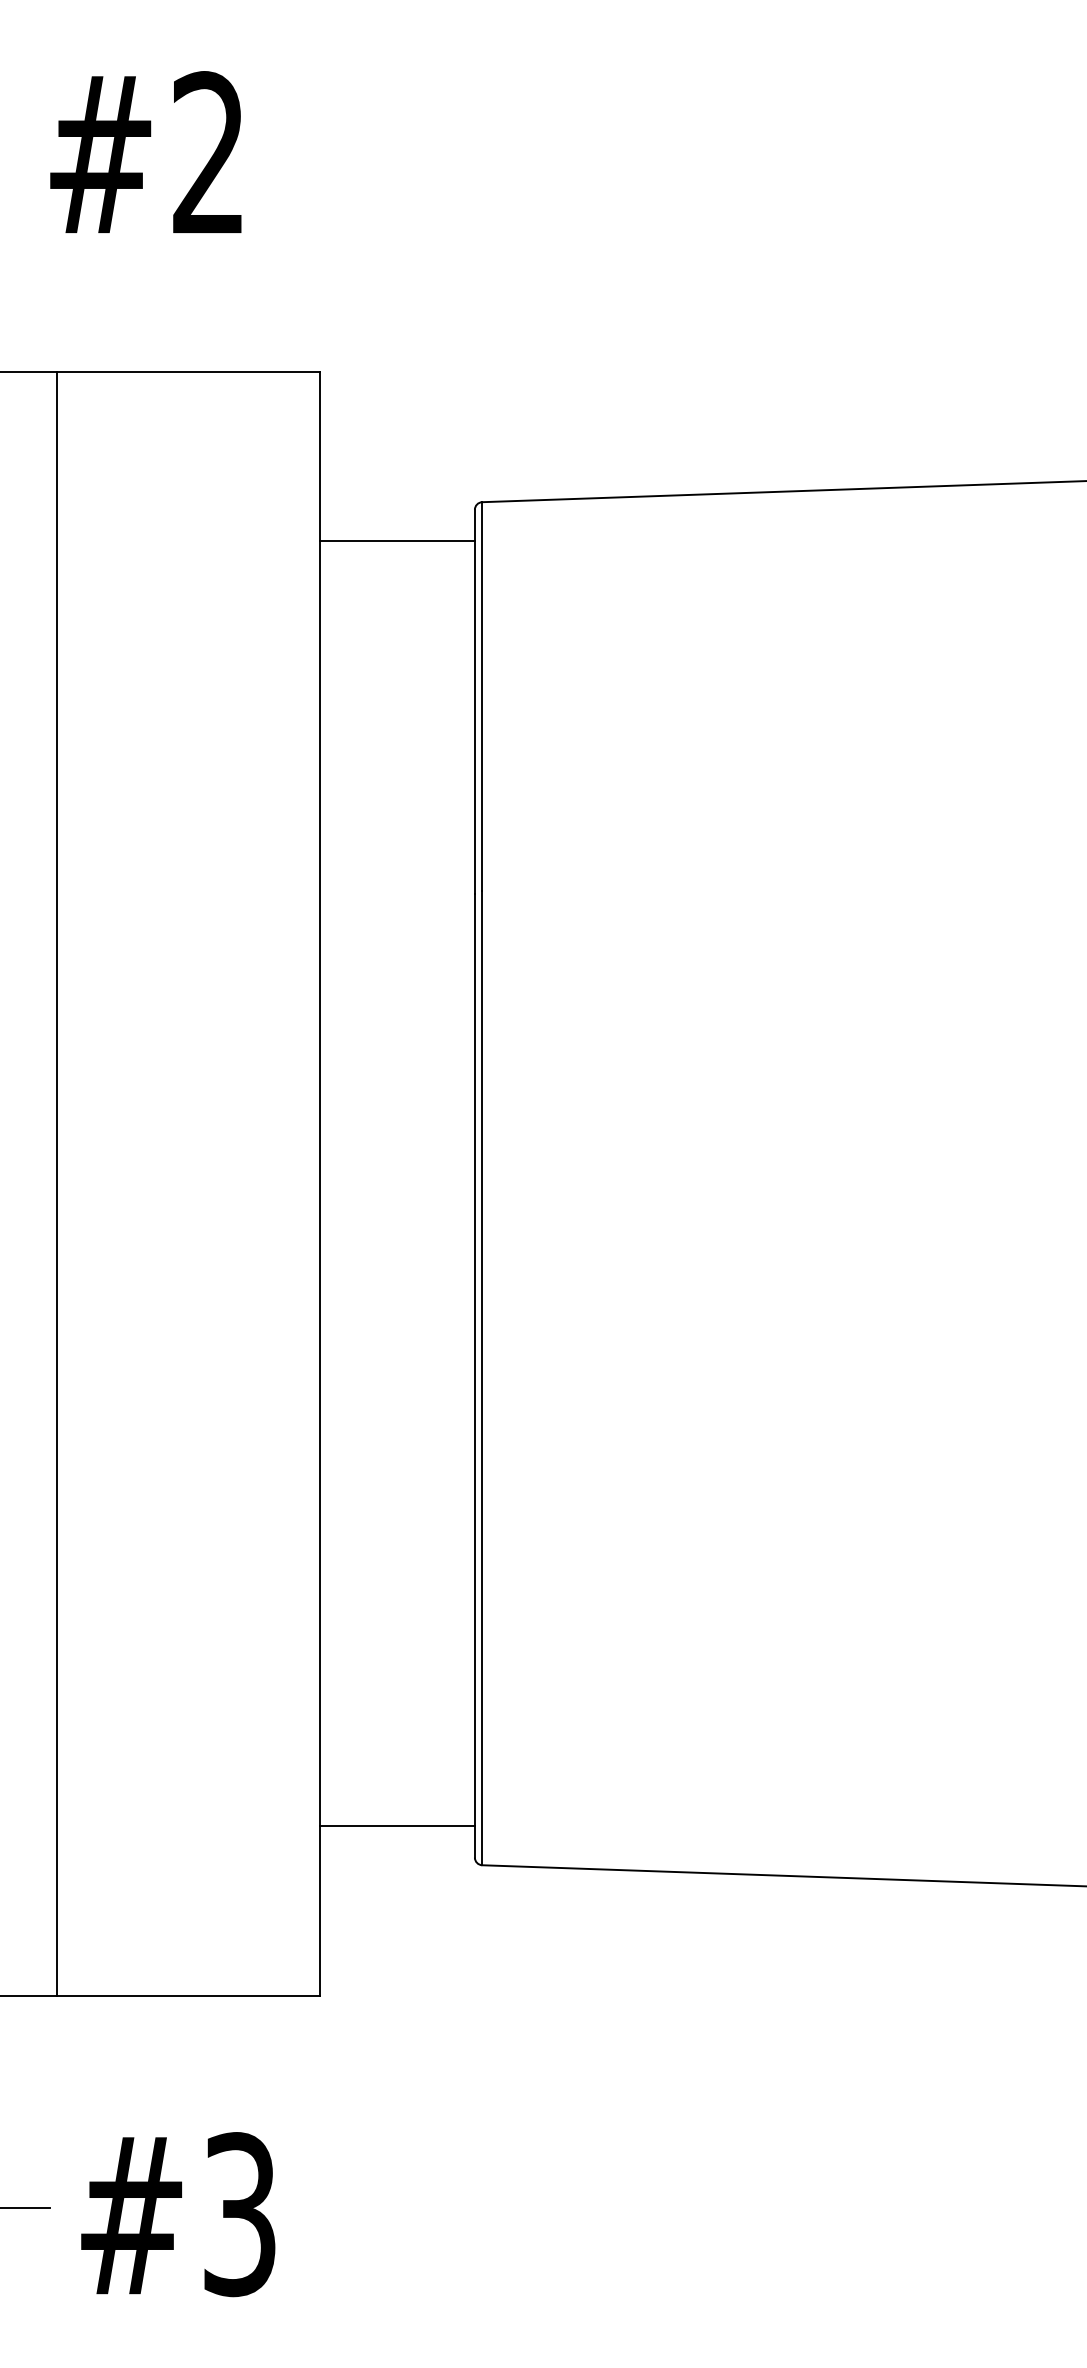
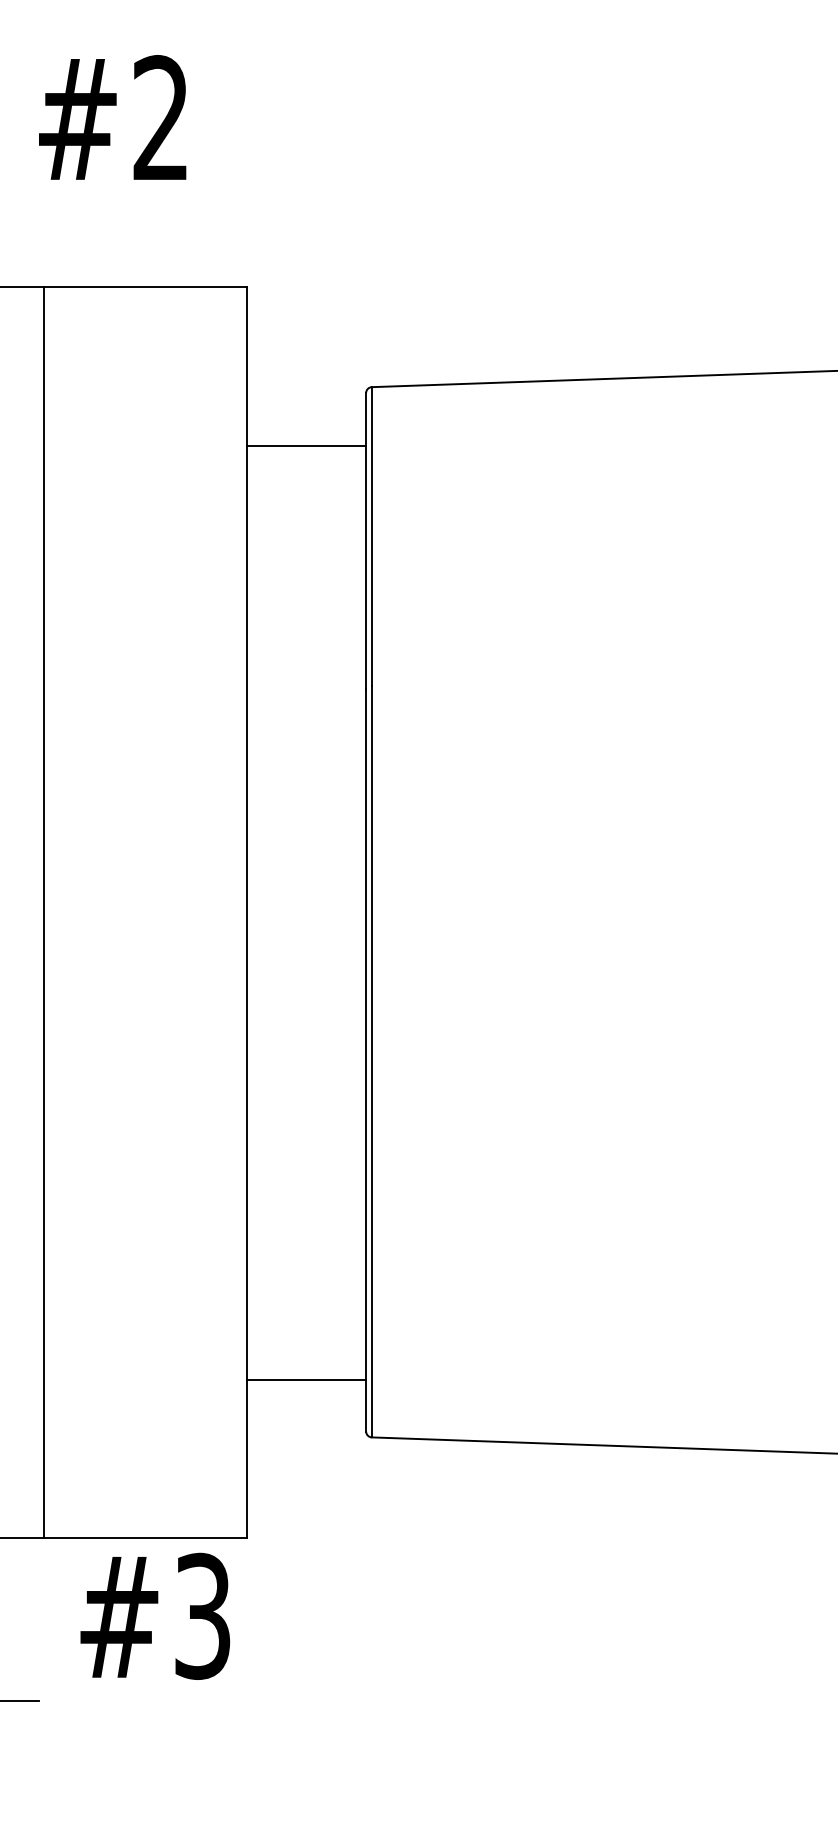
line: (396, 541) -> (305, 445), moved
line: (396, 1826) -> (305, 1379), moved
text: (178, 2214) -> (155, 1616), moved

